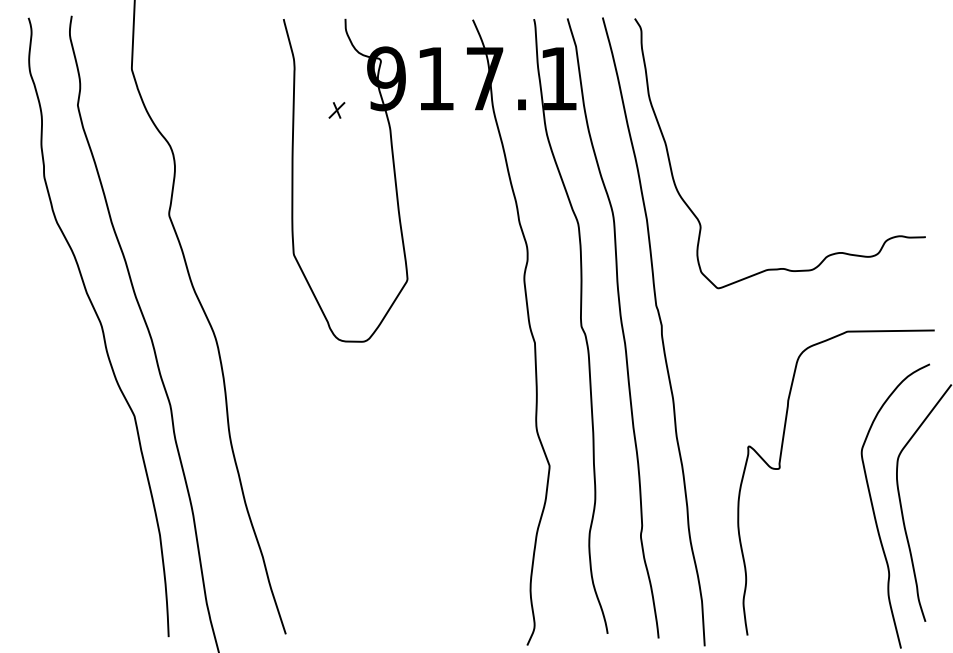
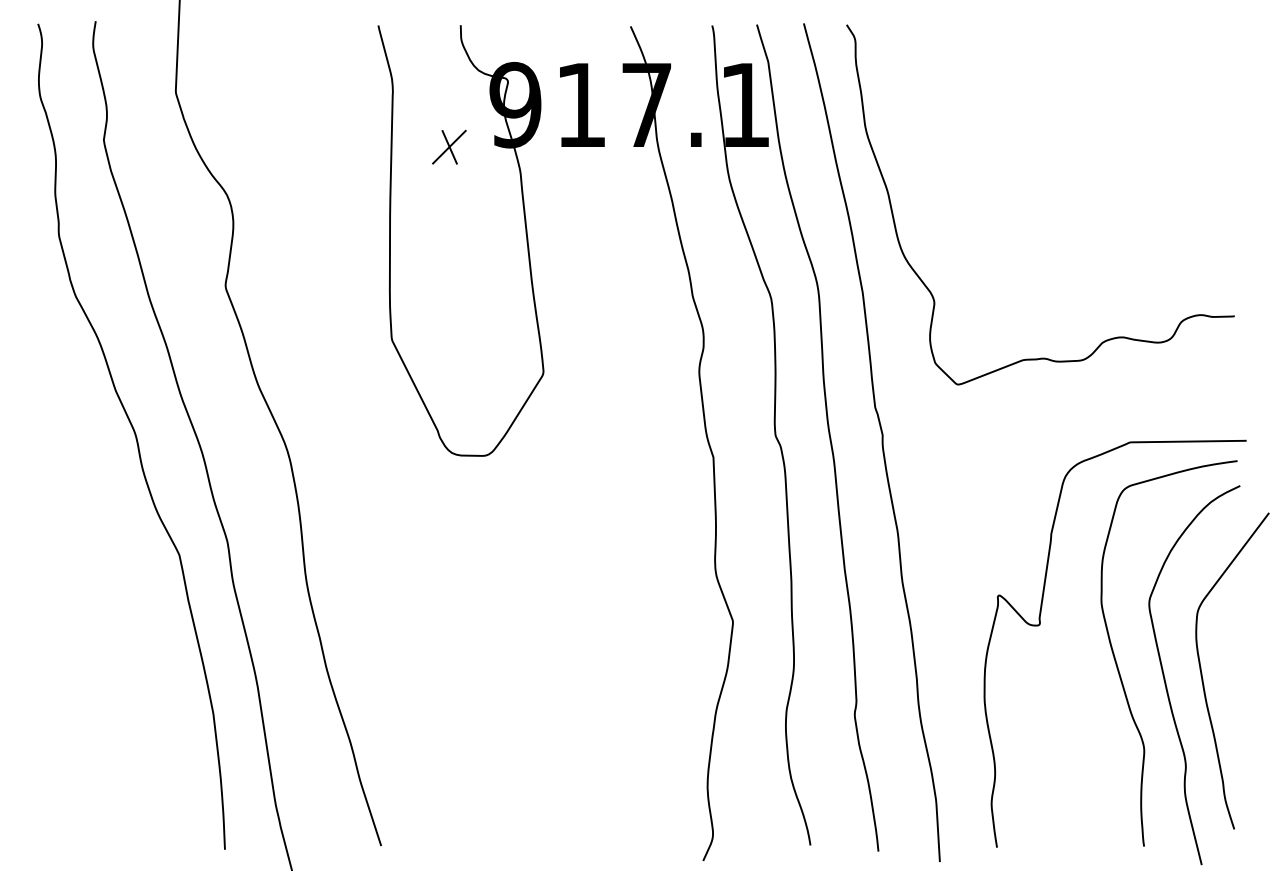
part: (336, 110) -> (448, 147), size x1.67
curve: (839, 501) -> (1119, 668), added

